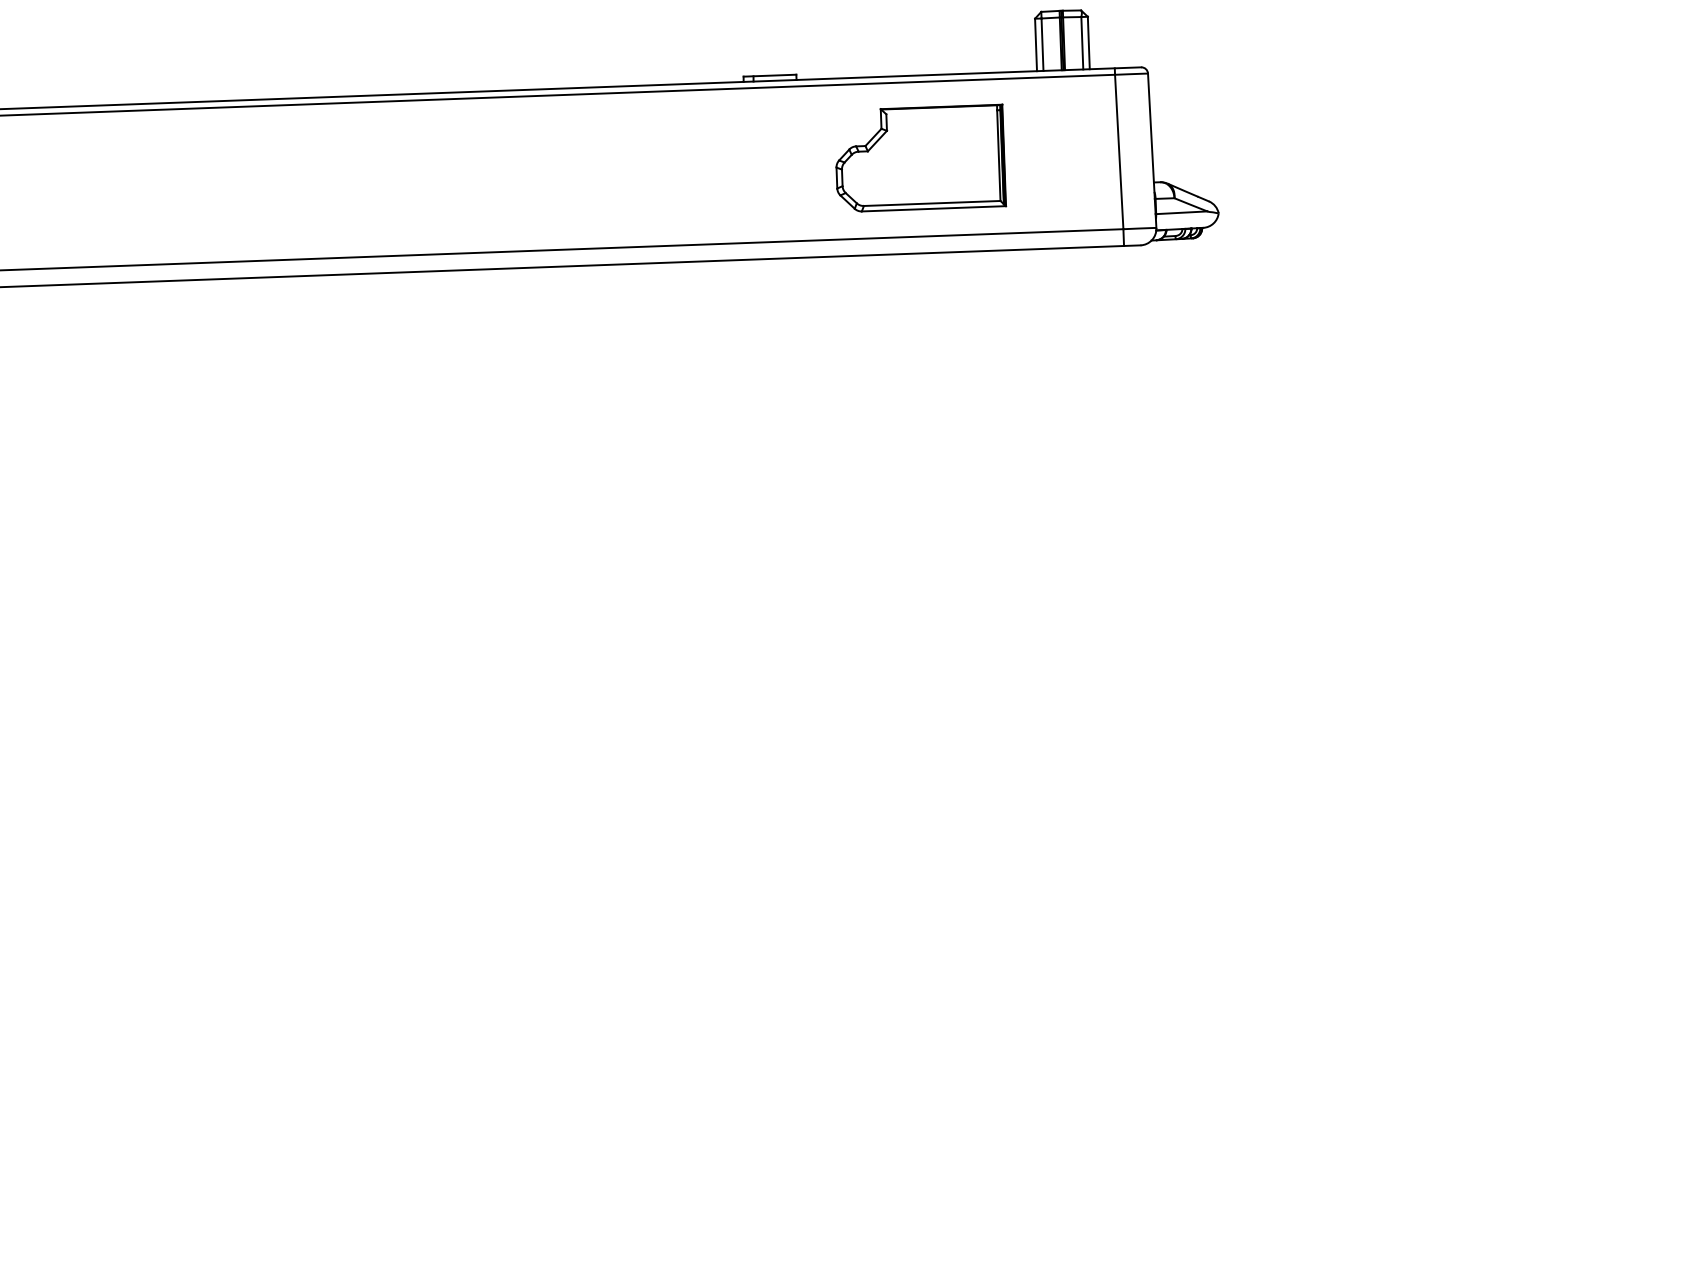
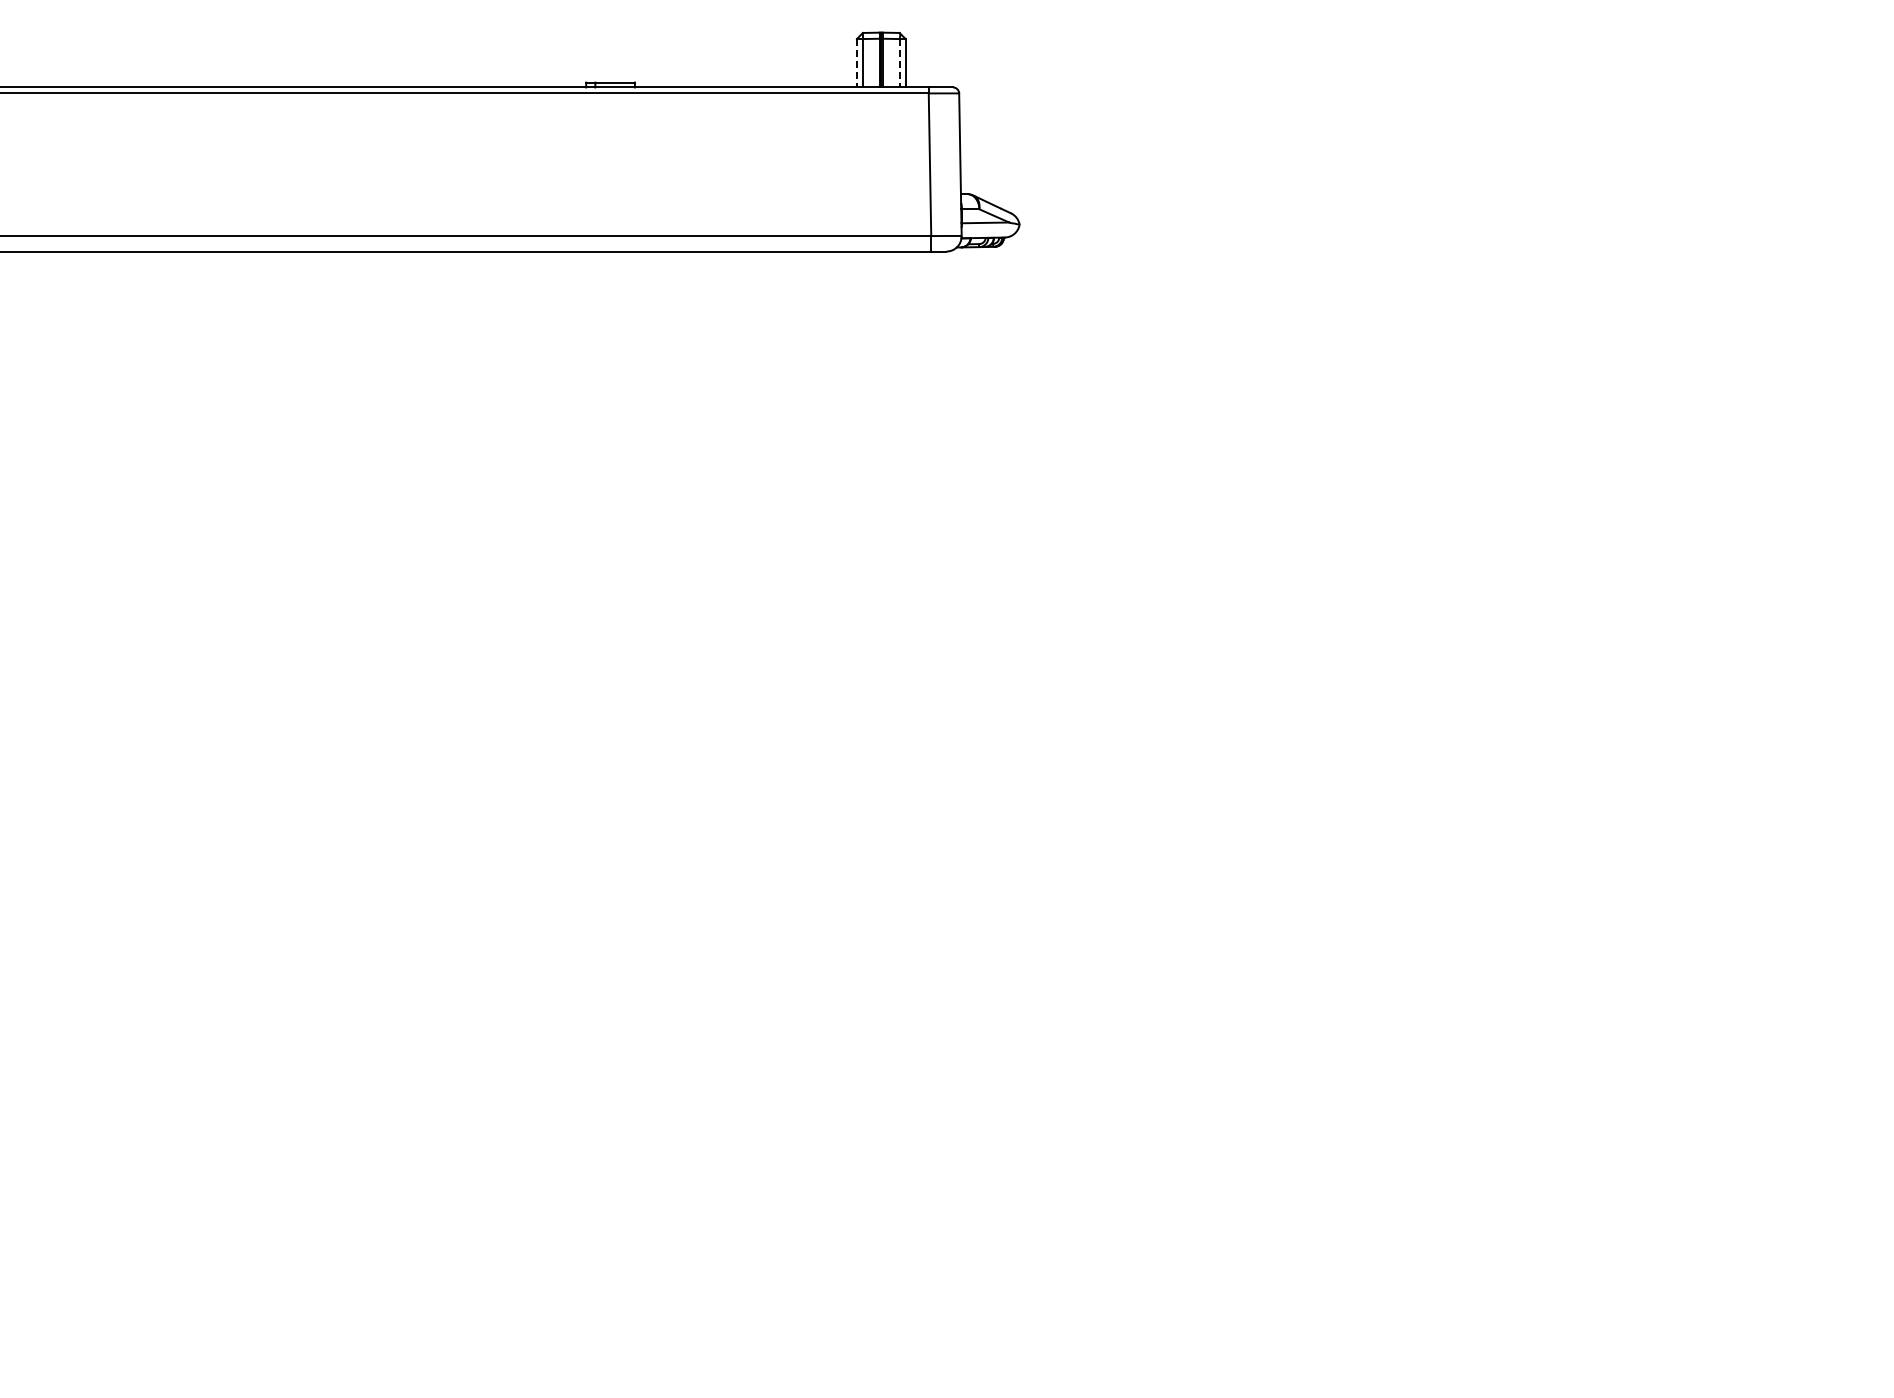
line: (1082, 43) -> (899, 63), solid -> dashed
line: (1035, 45) -> (856, 63), solid -> dashed
part: (919, 157) -> (745, 163), removed

